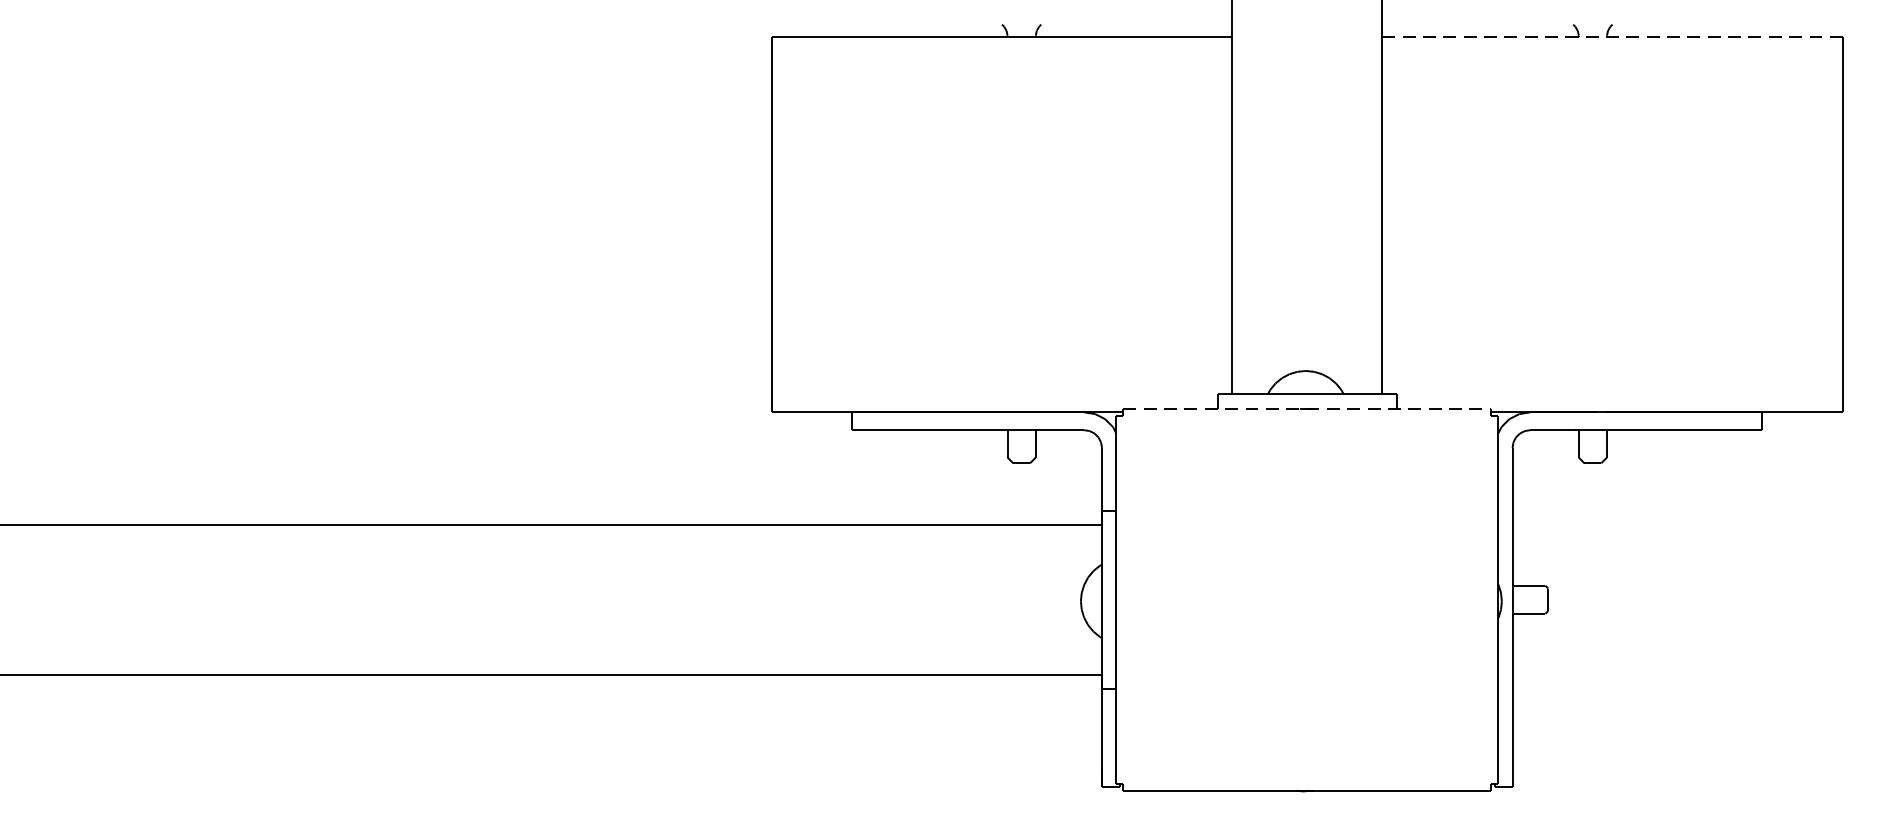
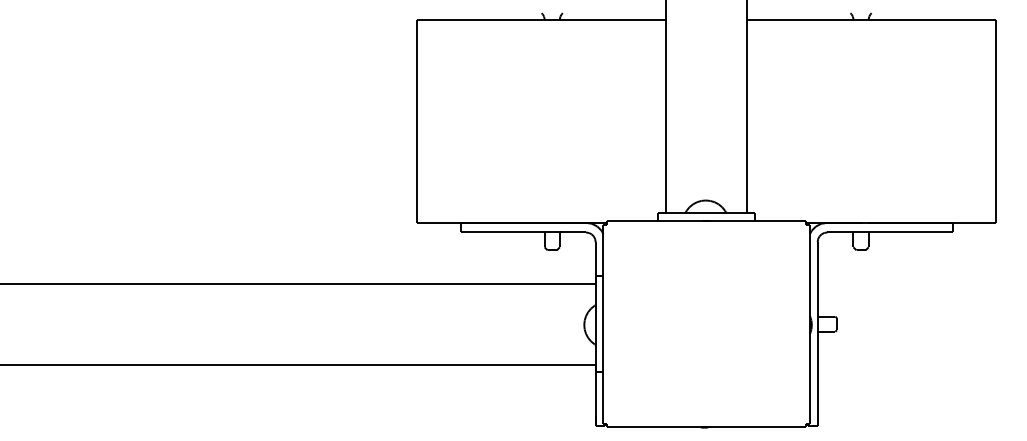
line: (1614, 38) -> (872, 20), dashed -> solid
line: (1308, 408) -> (707, 220), dashed -> solid

